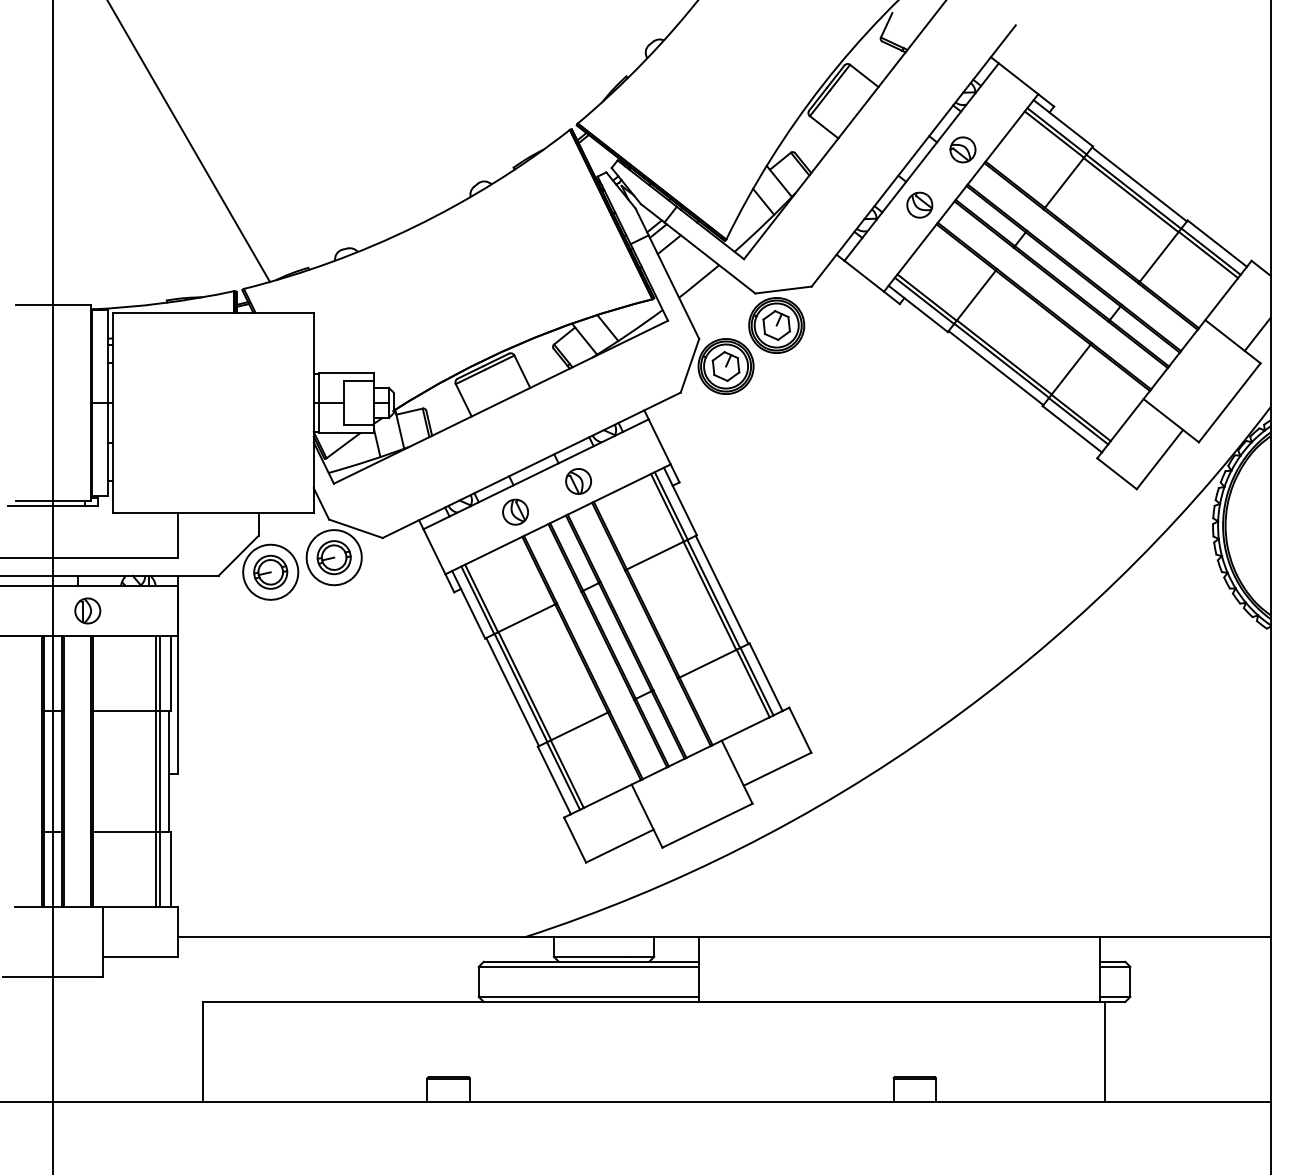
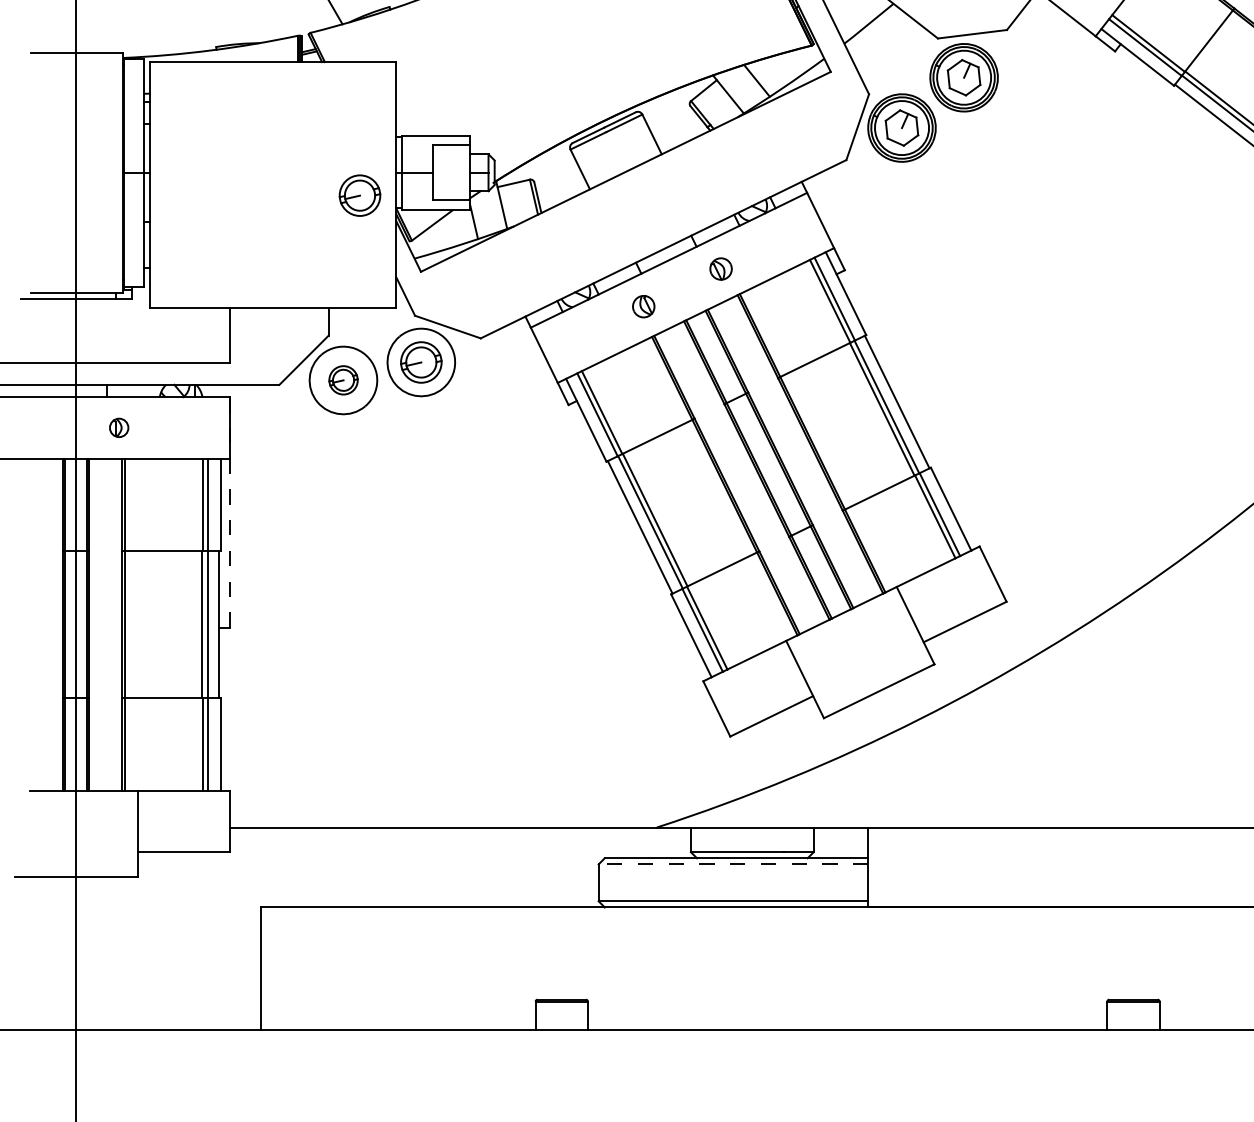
part: (283, 421) -> (359, 195), added
part: (578, 481) -> (720, 269), size x0.7
part: (515, 511) -> (643, 305), size x0.7
part: (270, 571) -> (343, 379), size x0.7
part: (87, 610) -> (118, 427), size x0.6
line: (178, 674) -> (230, 505), solid -> dashed
line: (588, 966) -> (733, 863), solid -> dashed

